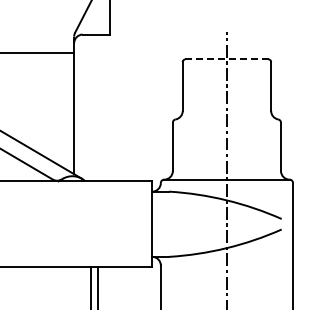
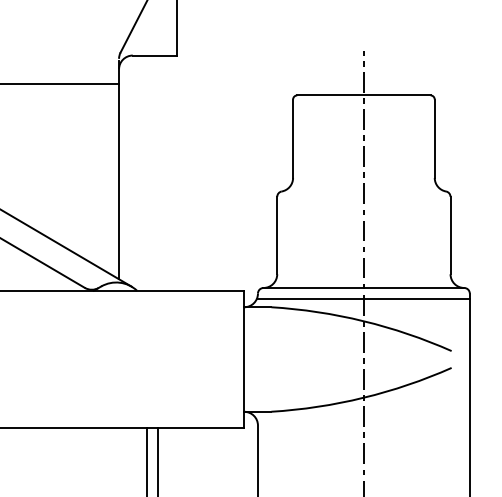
line: (226, 59) -> (363, 95), dashed -> solid
line: (226, 186) -> (363, 298), added

